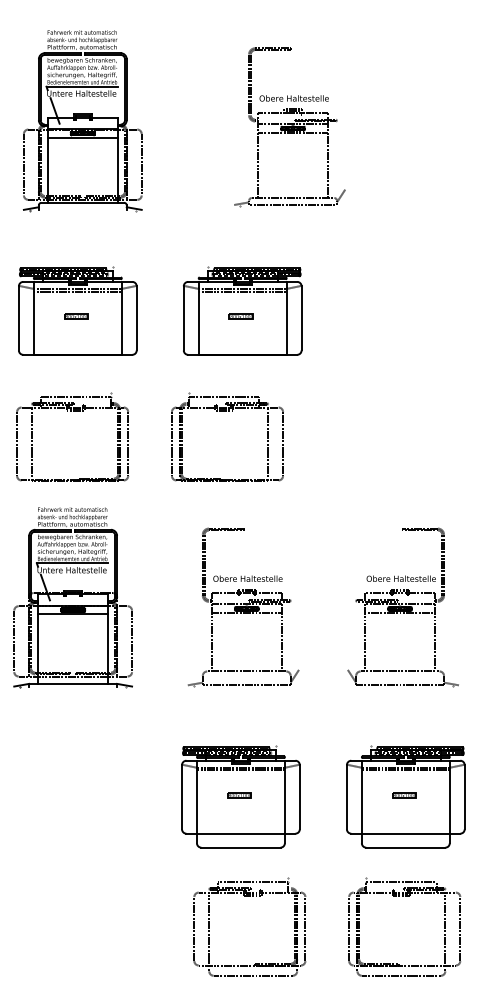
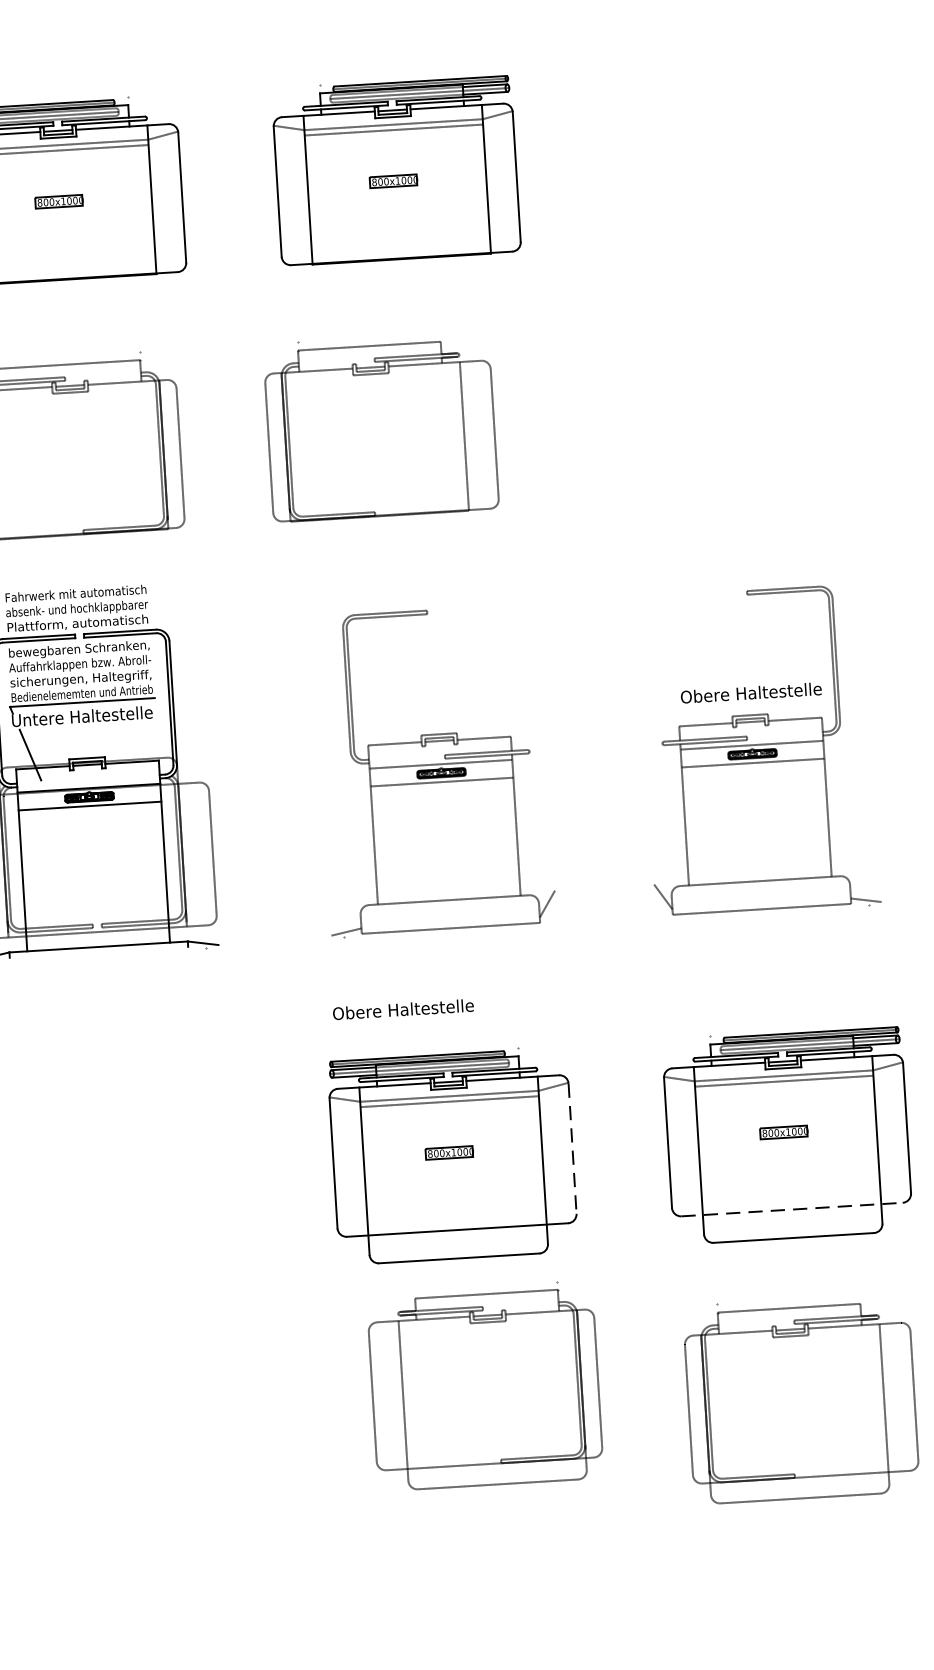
text: (247, 578) -> (402, 1009), moved
line: (299, 797) -> (571, 1149), solid -> dashed
line: (405, 833) -> (791, 1209), solid -> dashed
part: (249, 896) -> (480, 1323), moved

